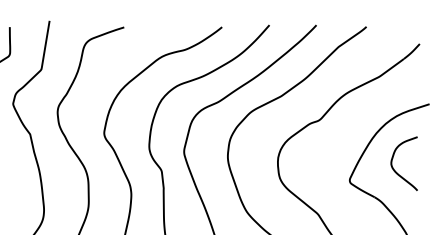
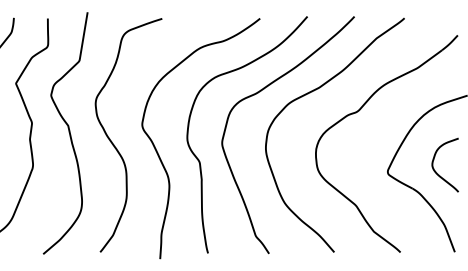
curve: (395, 170) -> (436, 171), moved

